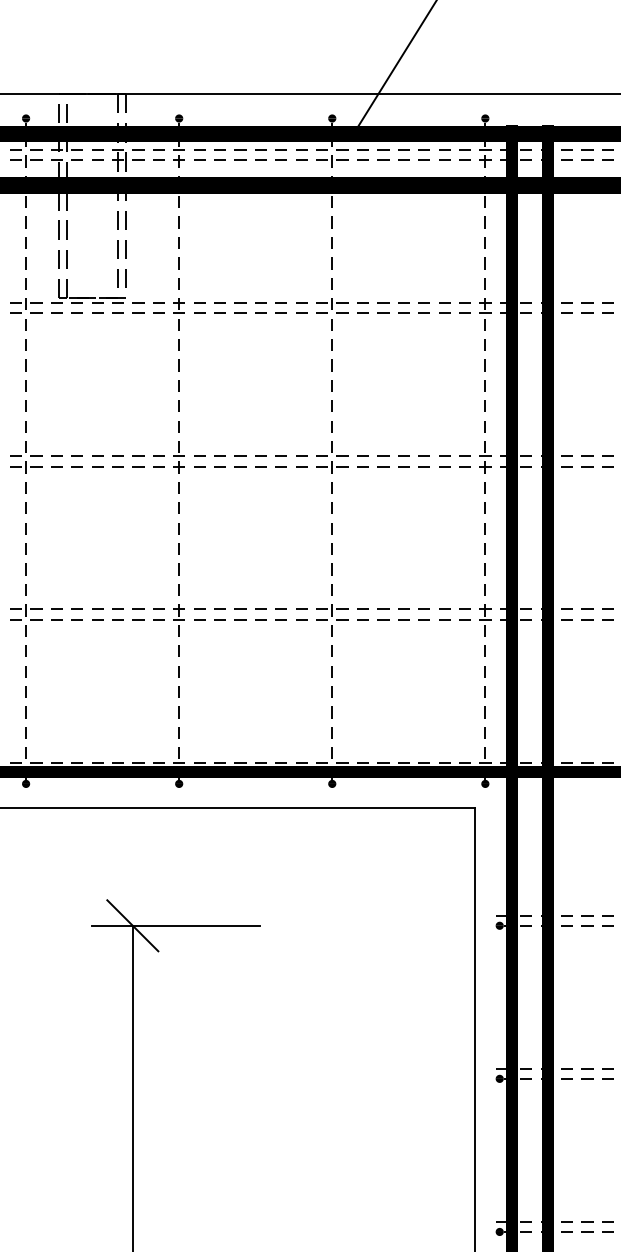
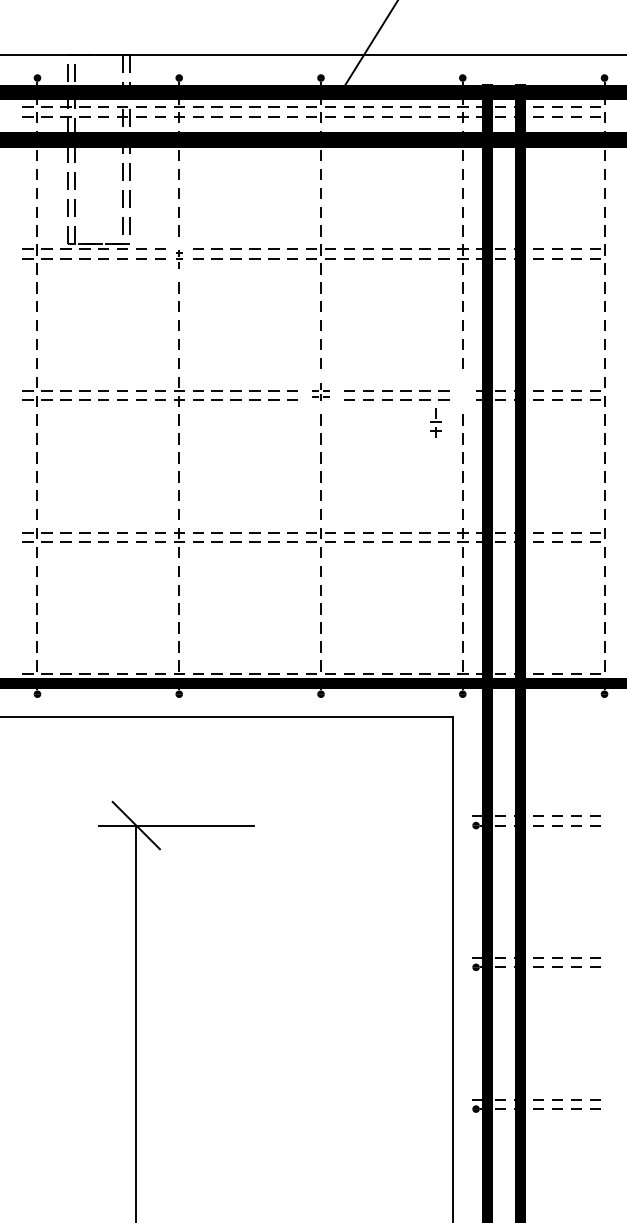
part: (179, 314) -> (179, 259), size x0.6
part: (331, 457) -> (320, 391), size x0.6
part: (485, 457) -> (435, 422), moved

